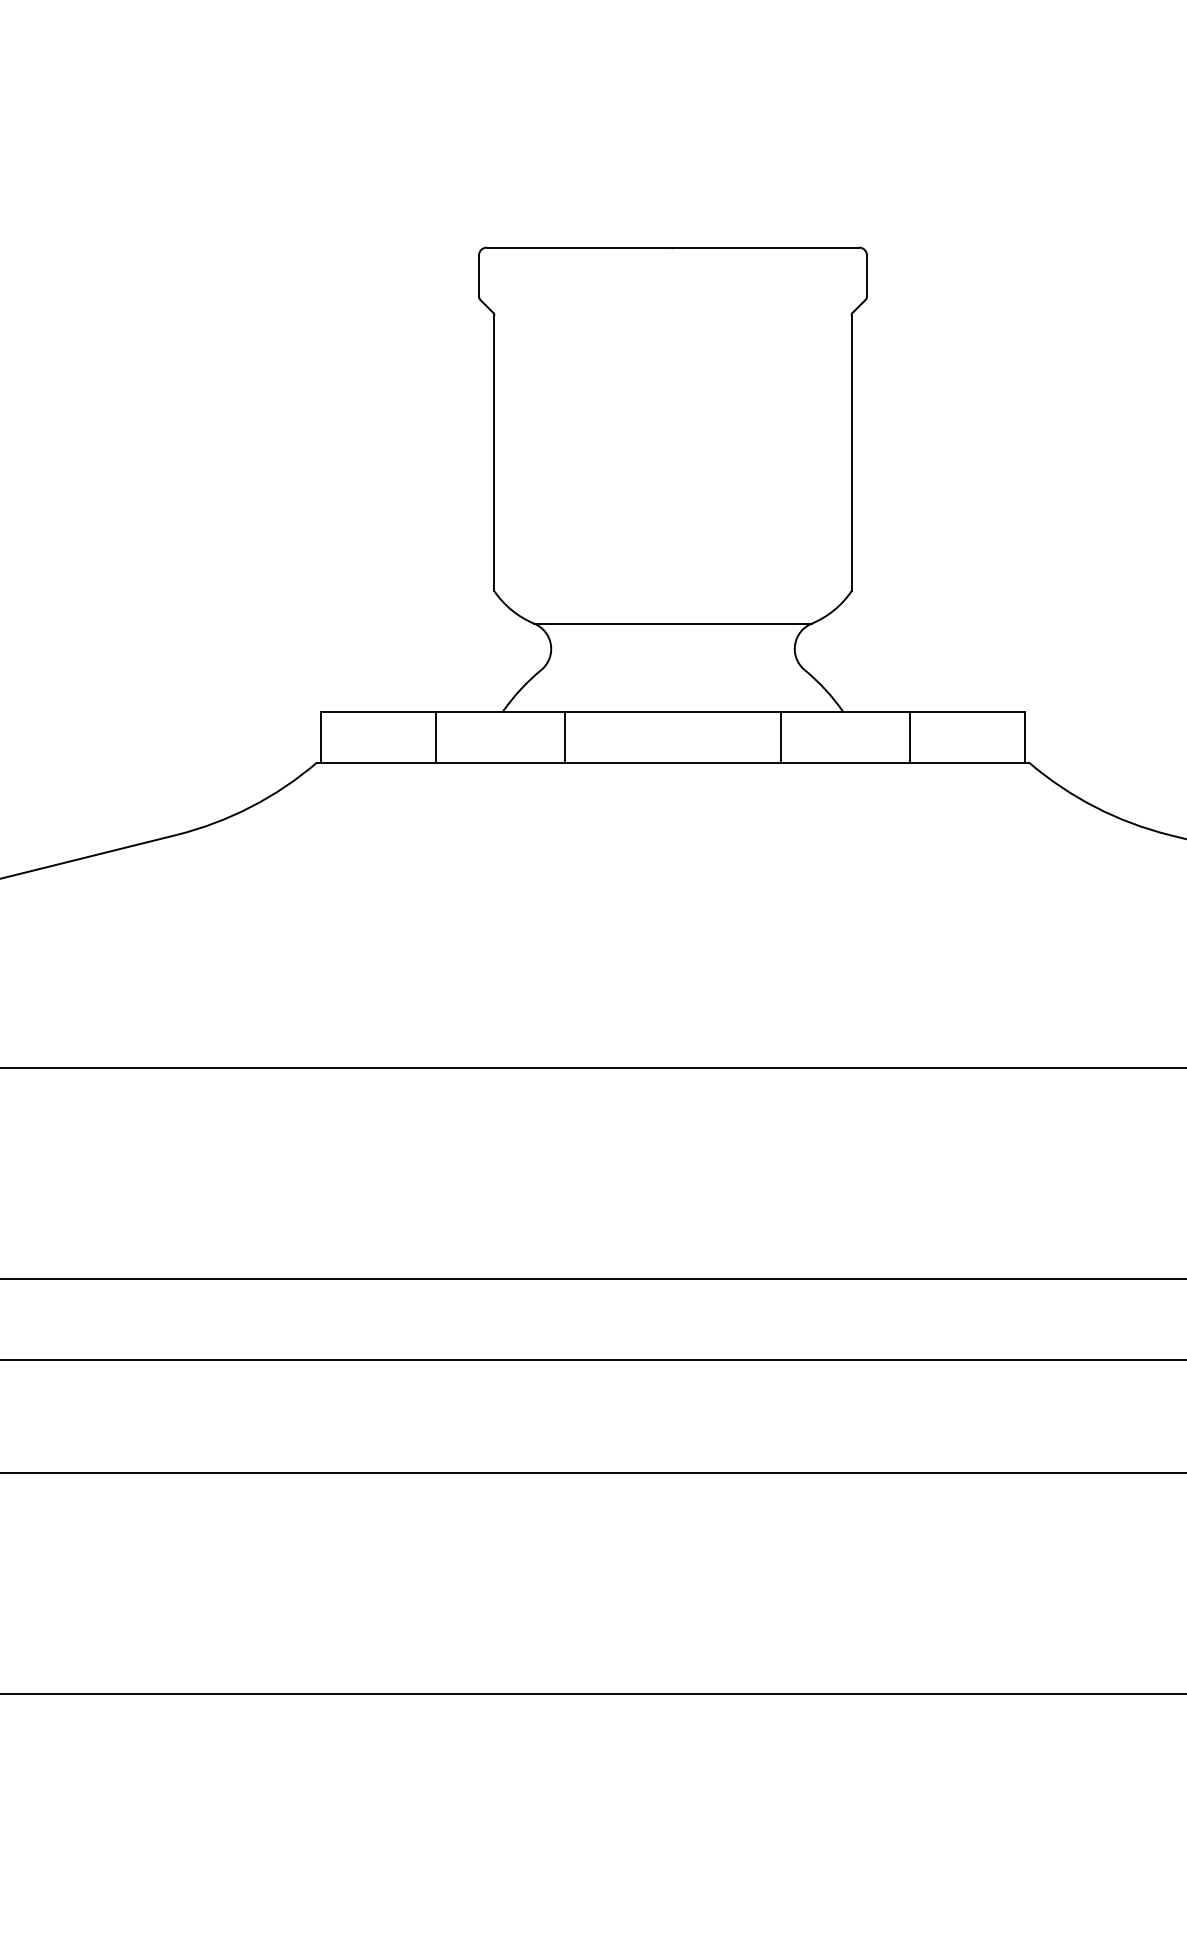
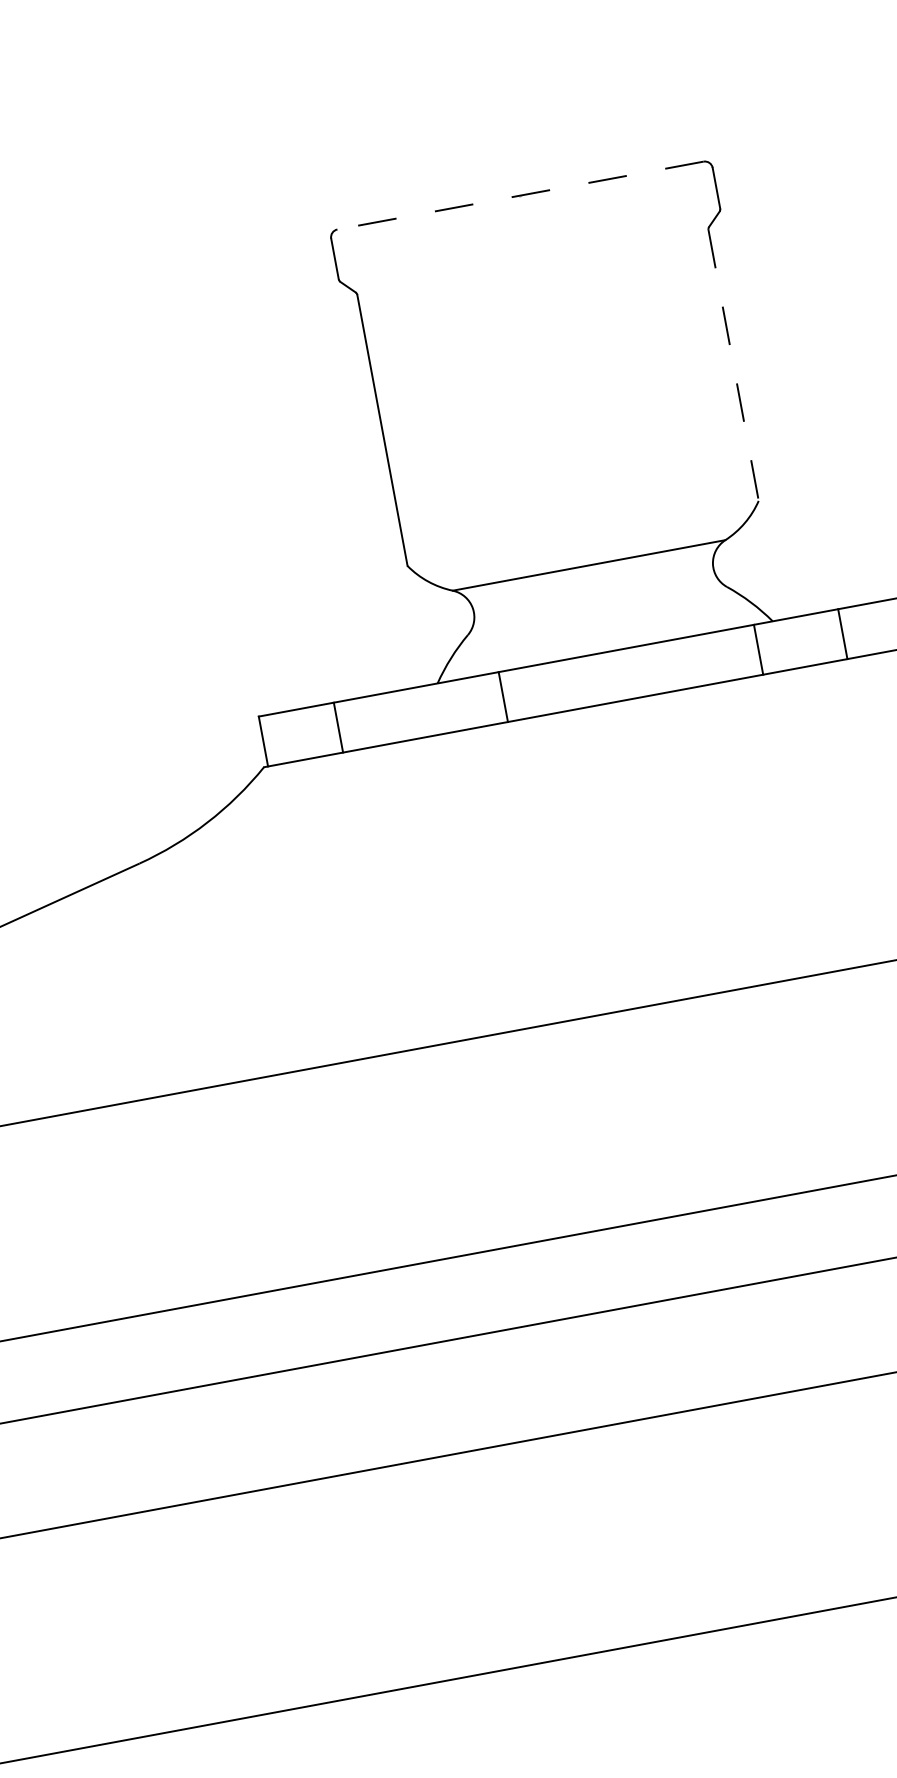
line: (672, 247) -> (520, 195), solid -> dashed
line: (851, 453) -> (733, 365), solid -> dashed
line: (436, 737) -> (338, 727), moved
line: (781, 737) -> (758, 649), moved

